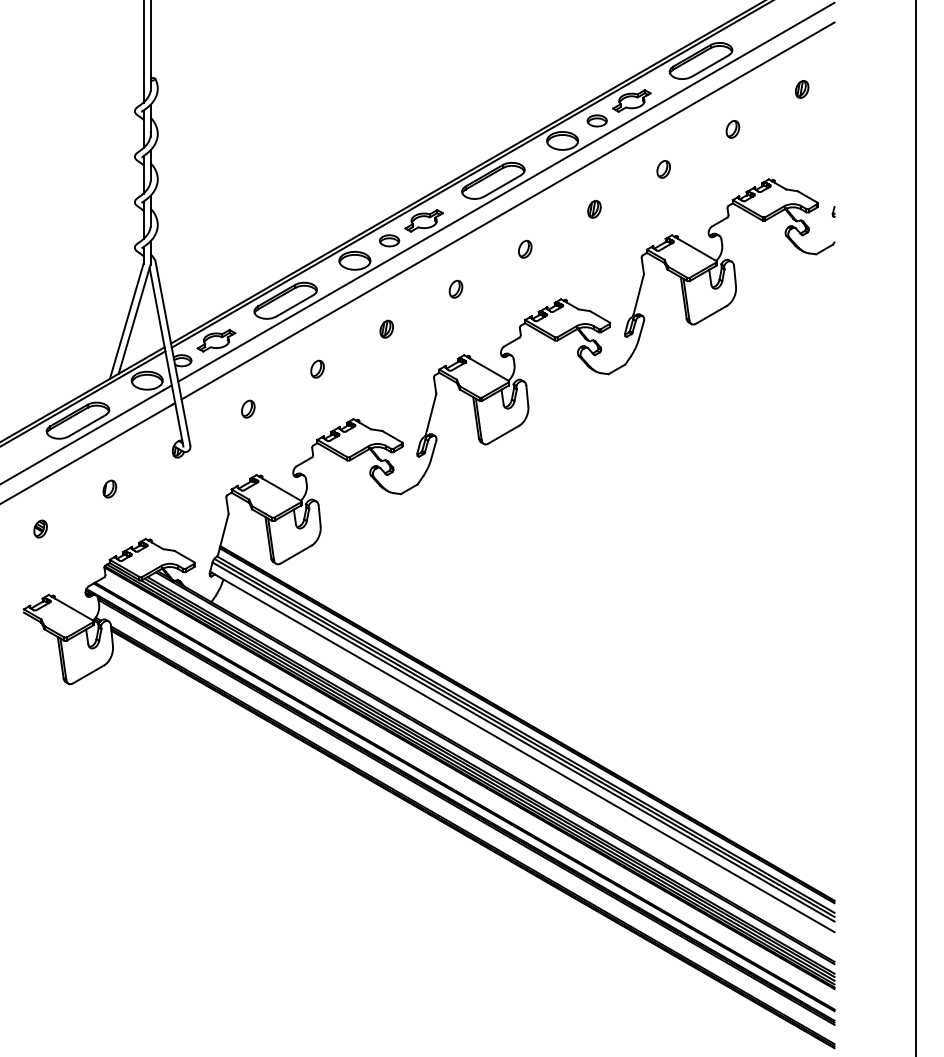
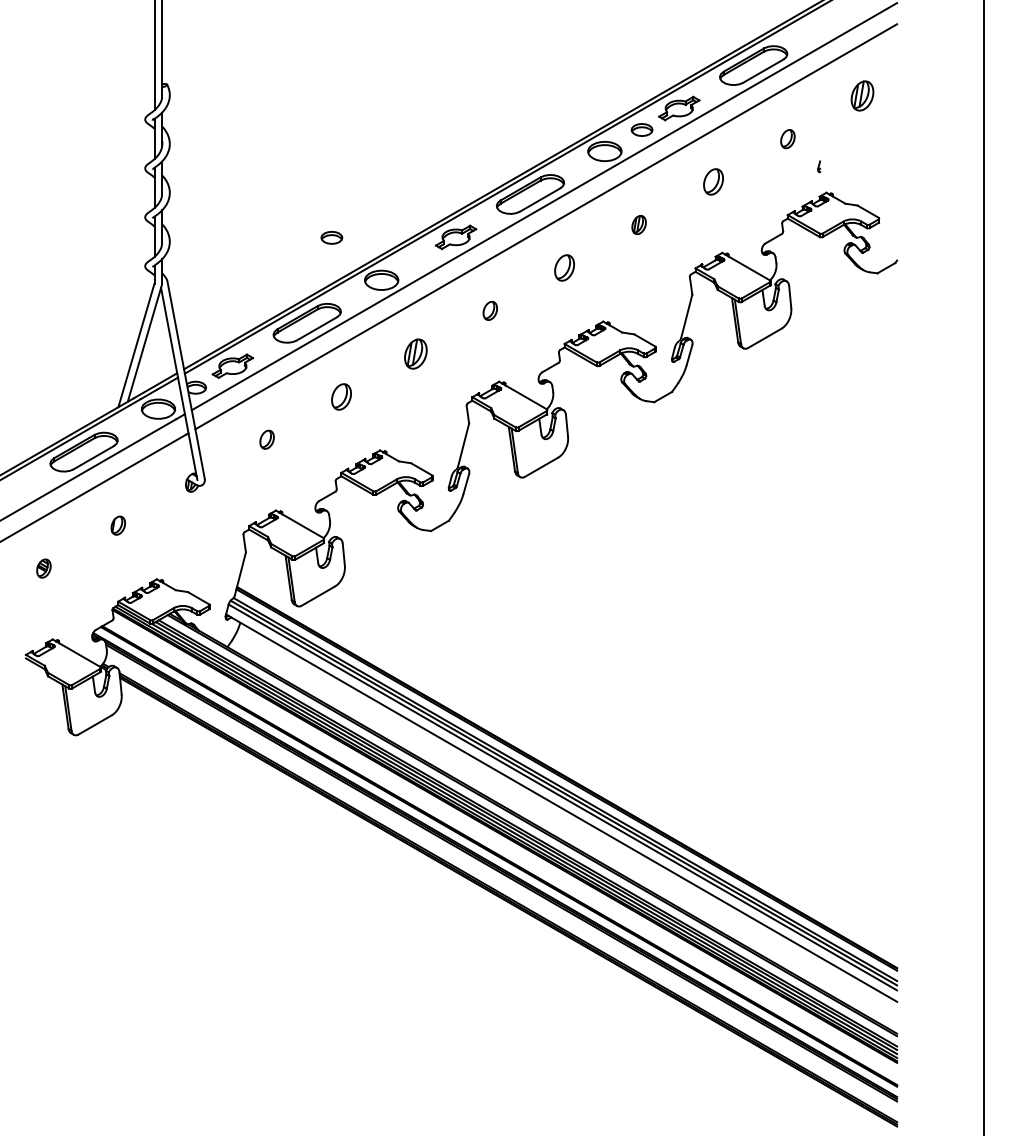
part: (801, 89) -> (861, 96), size x1.6
part: (663, 169) -> (713, 182), size x1.4
part: (833, 211) -> (819, 166), moved
part: (389, 240) -> (331, 237), moved
part: (525, 248) -> (564, 267), size x1.4
part: (386, 328) -> (415, 353), size x1.6
part: (317, 368) -> (341, 396), size x1.4

